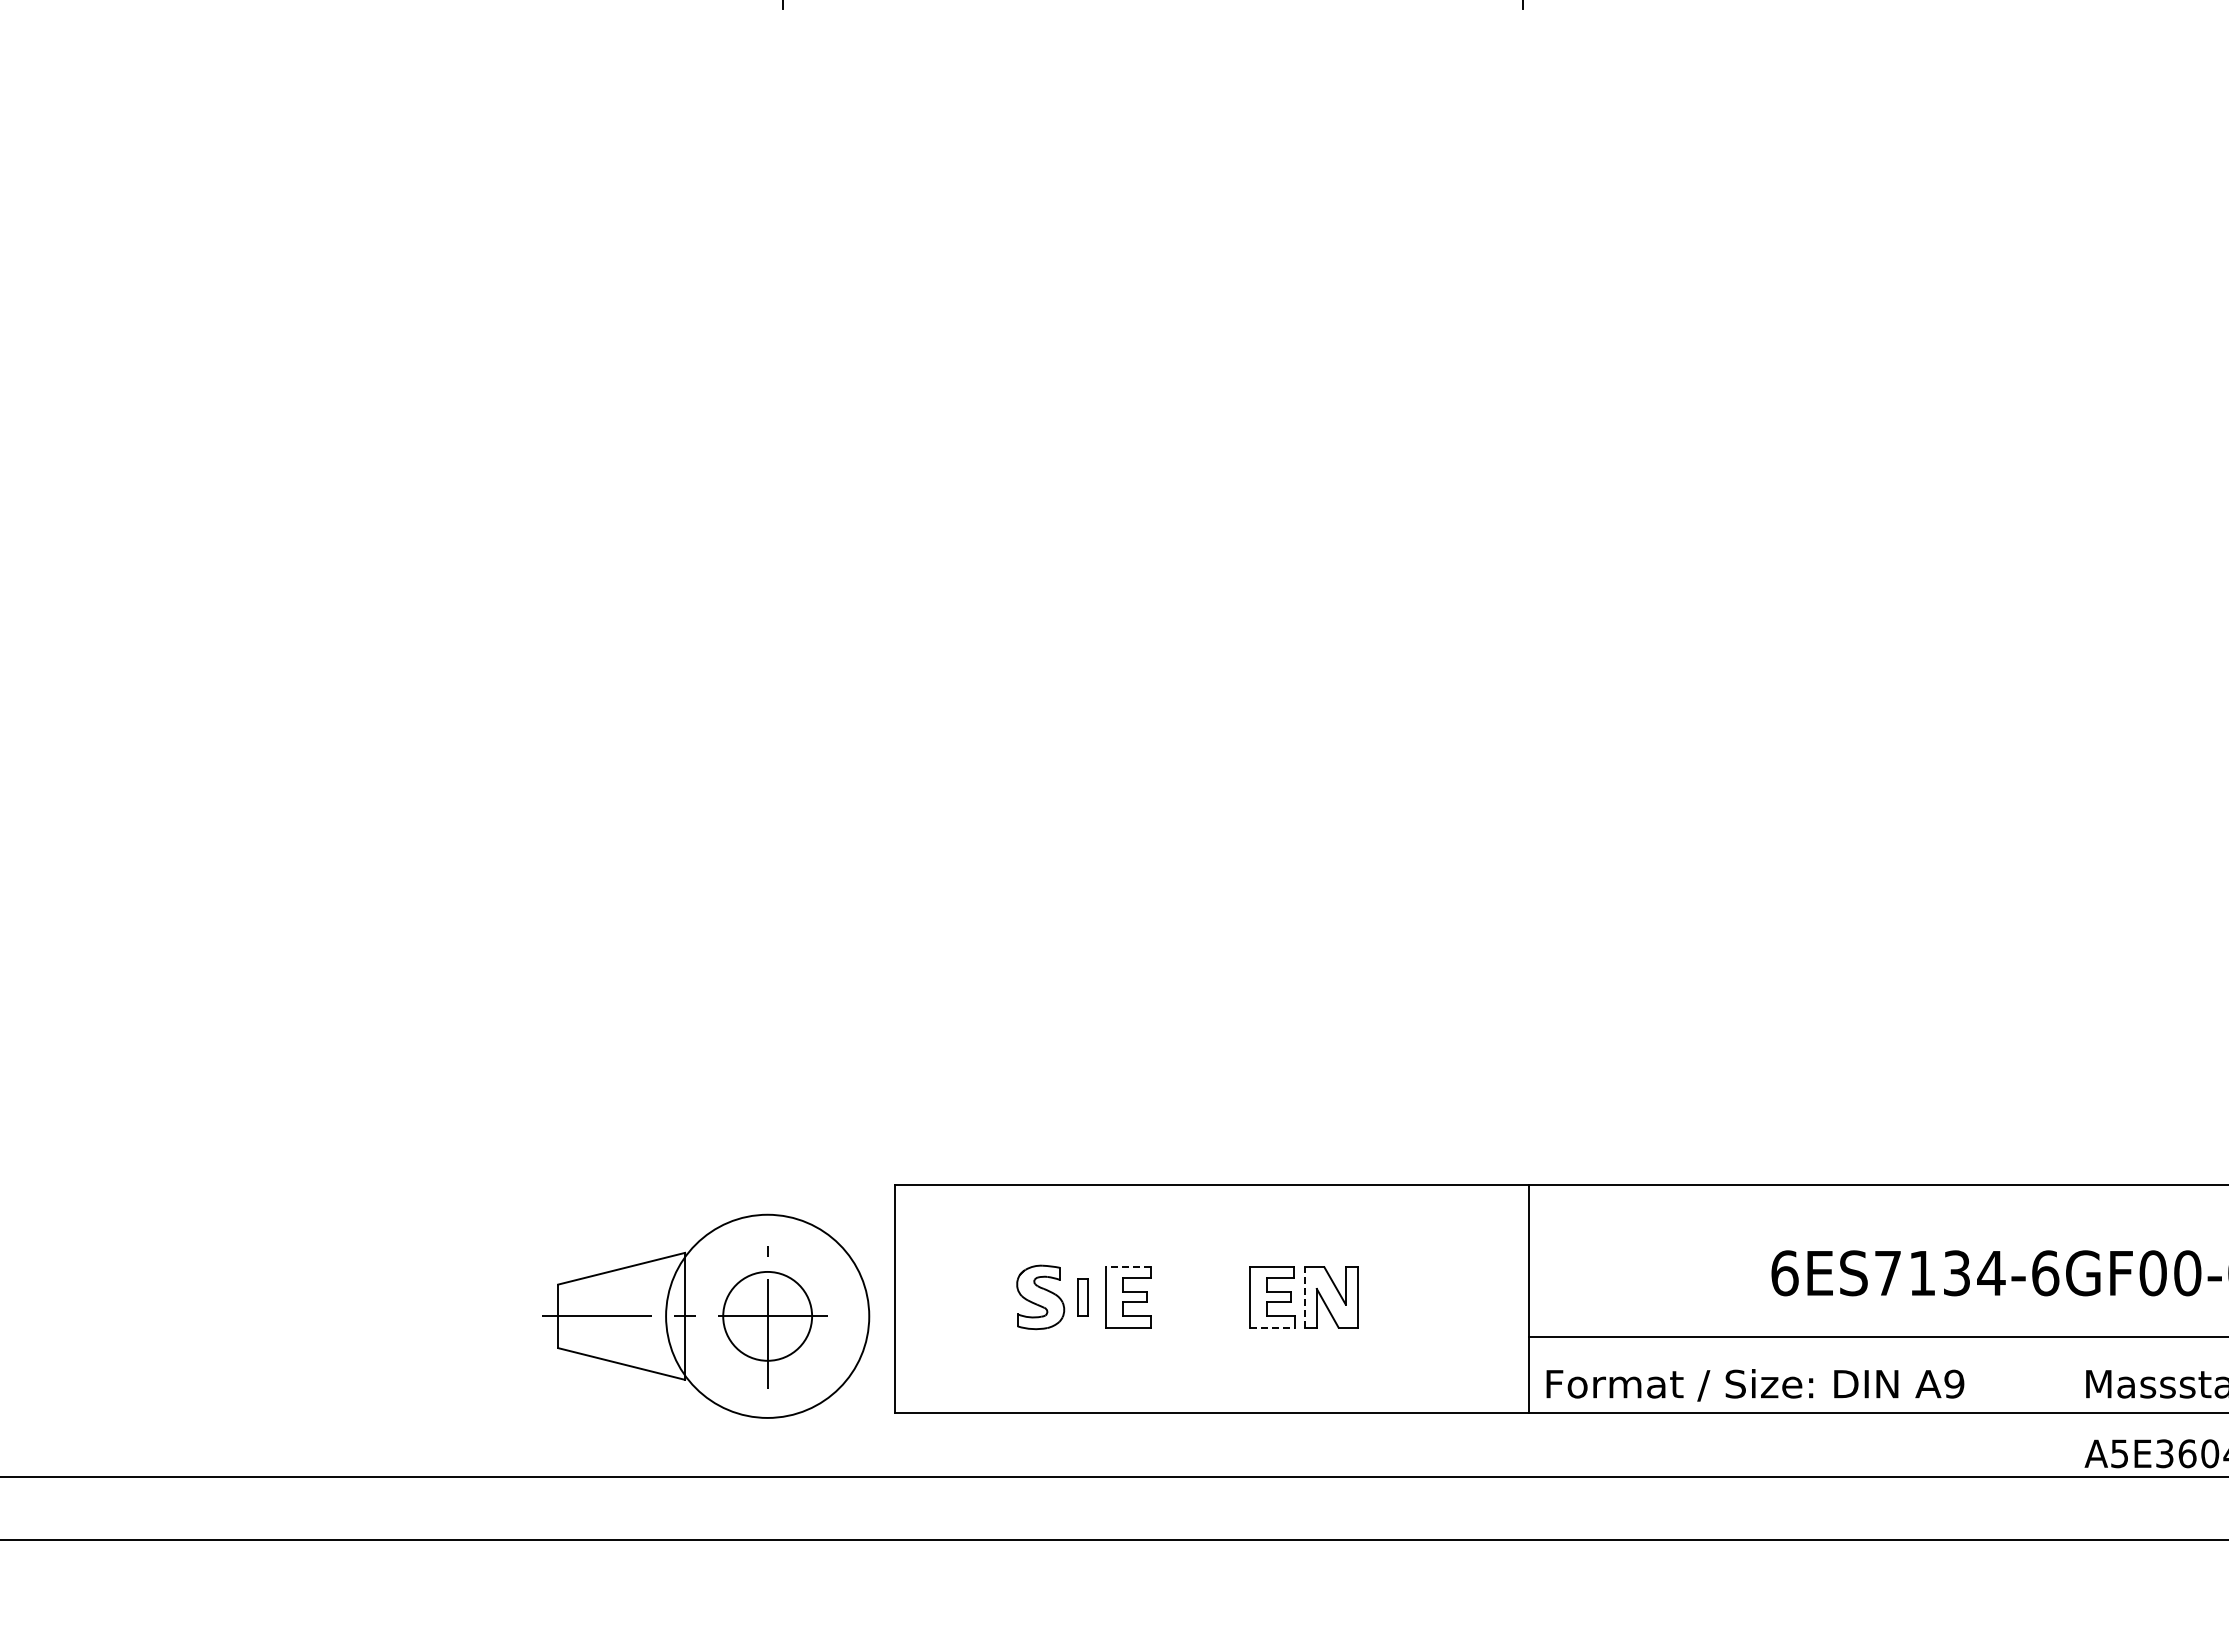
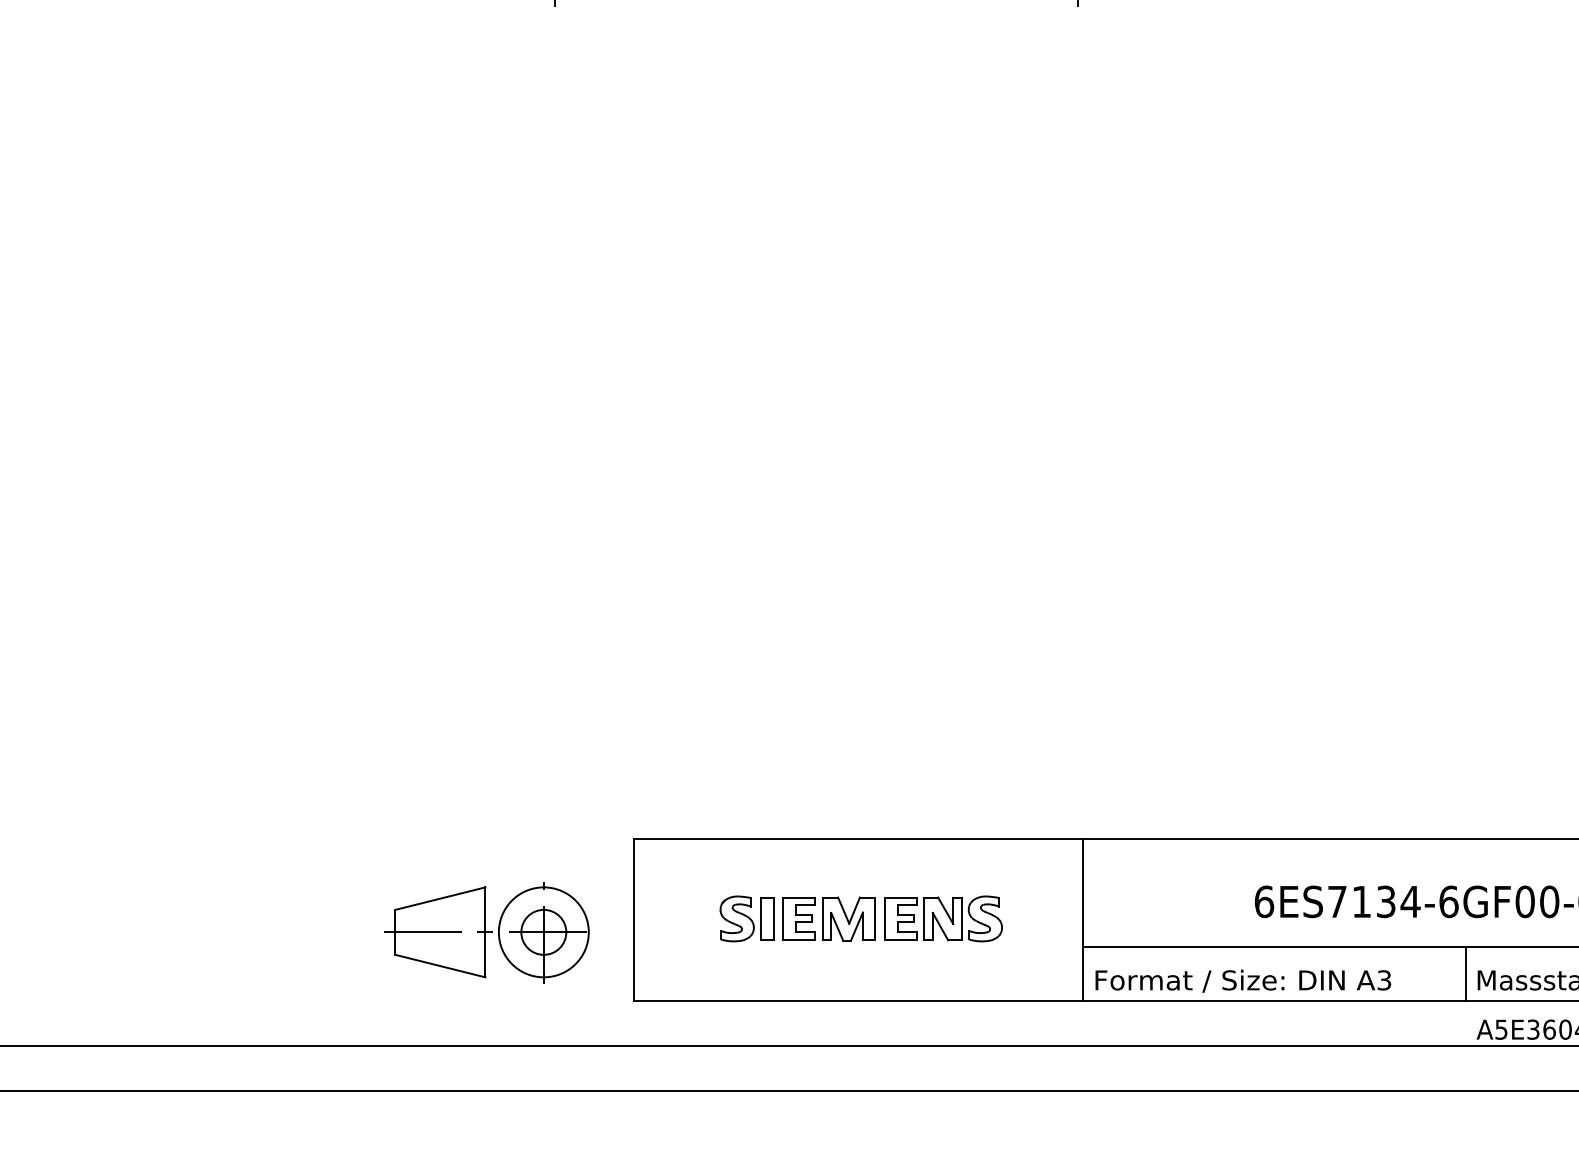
line: (1127, 1267) -> (798, 897), dashed -> solid
line: (1304, 1296) -> (924, 918), dashed -> solid
part: (1082, 1297) -> (766, 919), size x1.67
part: (1198, 1297) -> (848, 919), added
part: (1390, 1297) -> (984, 919), added
circle: (767, 1315) -> (543, 931), size x0.62
circle: (767, 1316) -> (543, 932), size x0.71
line: (1272, 1327) -> (901, 940), dashed -> solid
line: (2069, 1375) -> (1465, 974), added
text: (1954, 1383) -> (1384, 979), A9 -> A3

